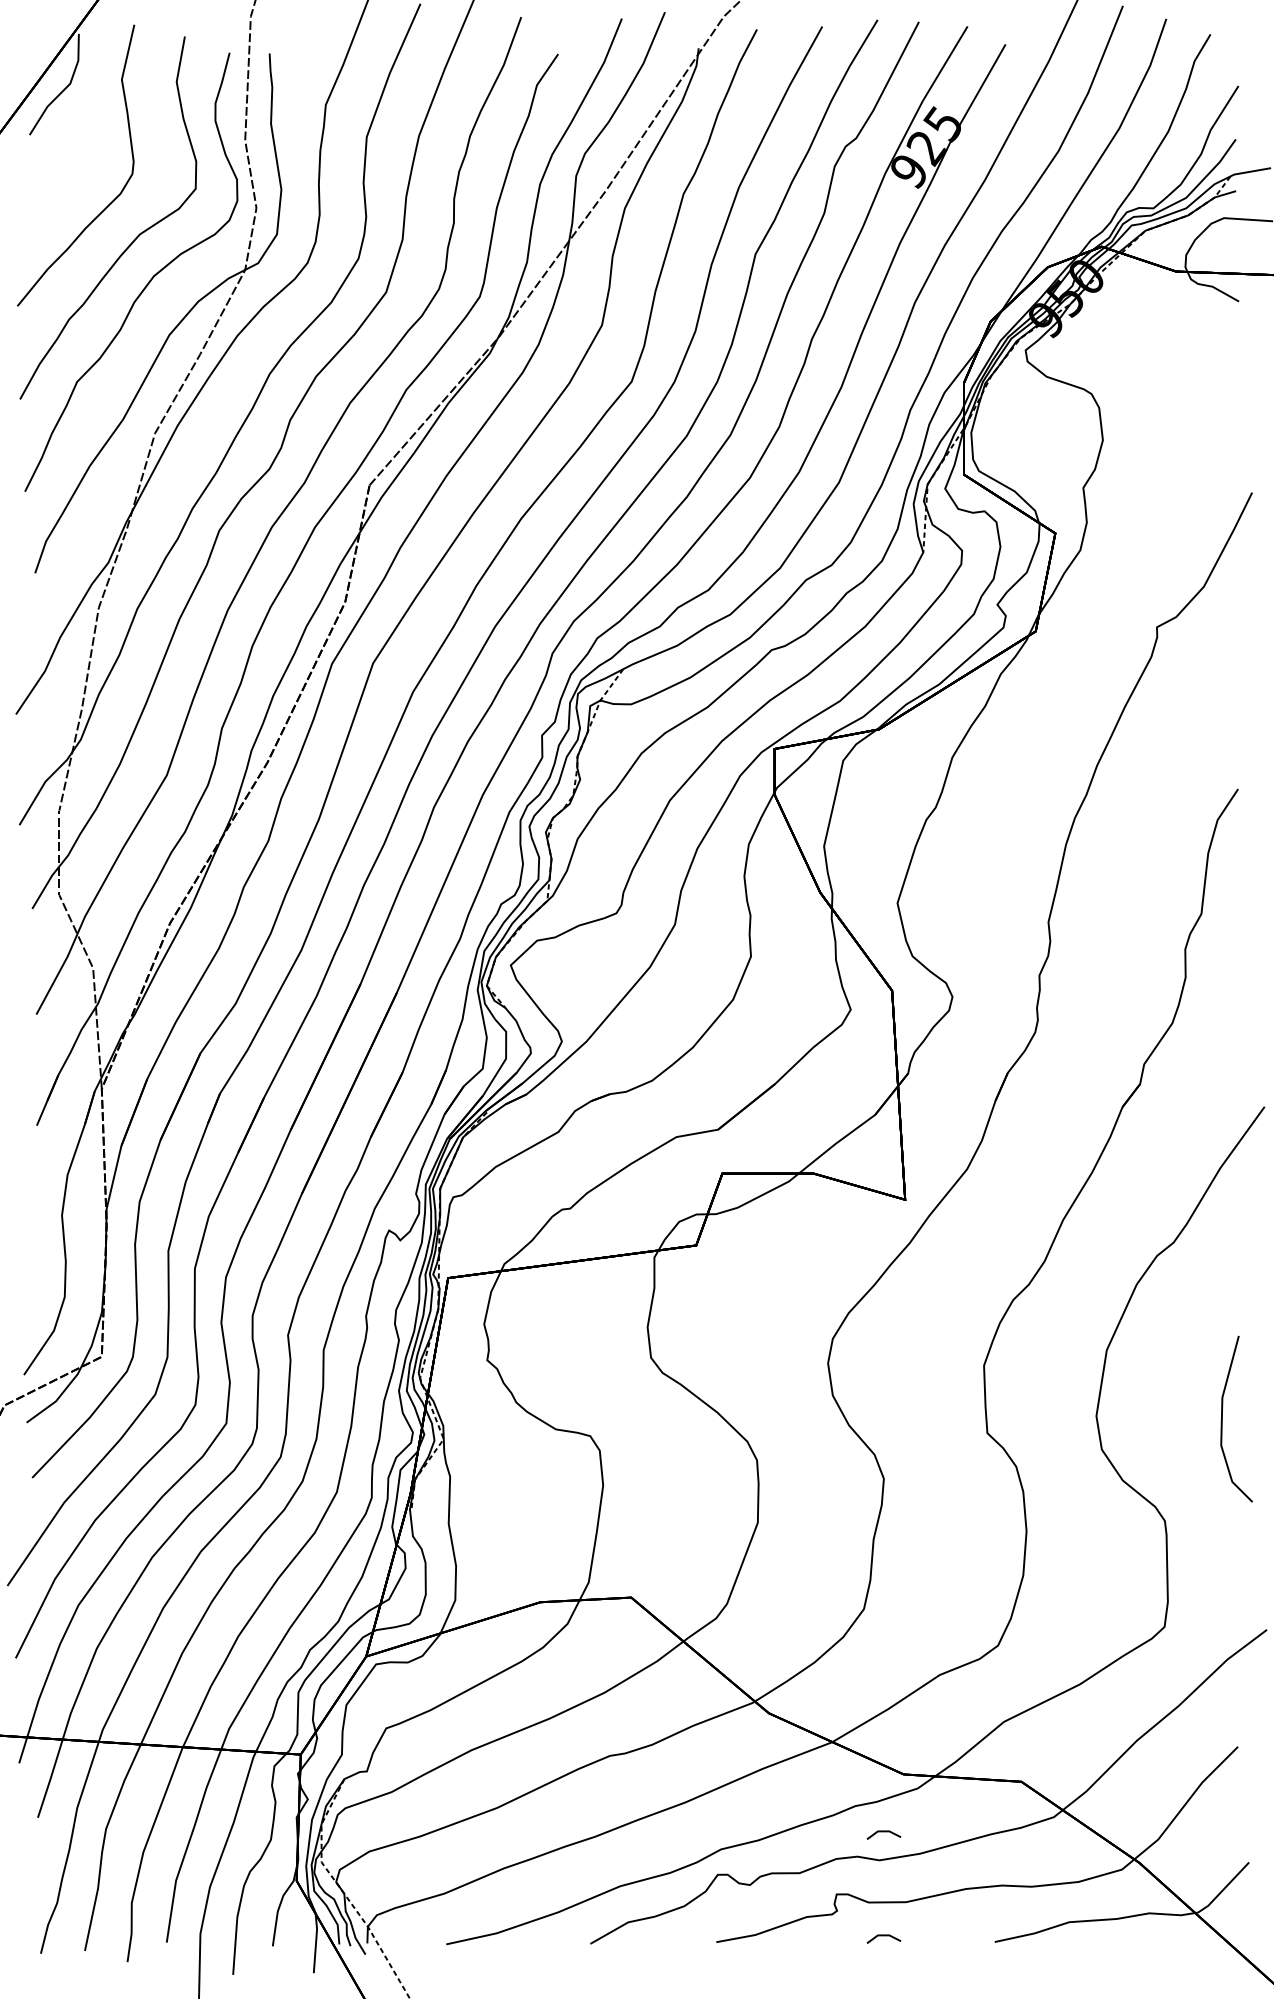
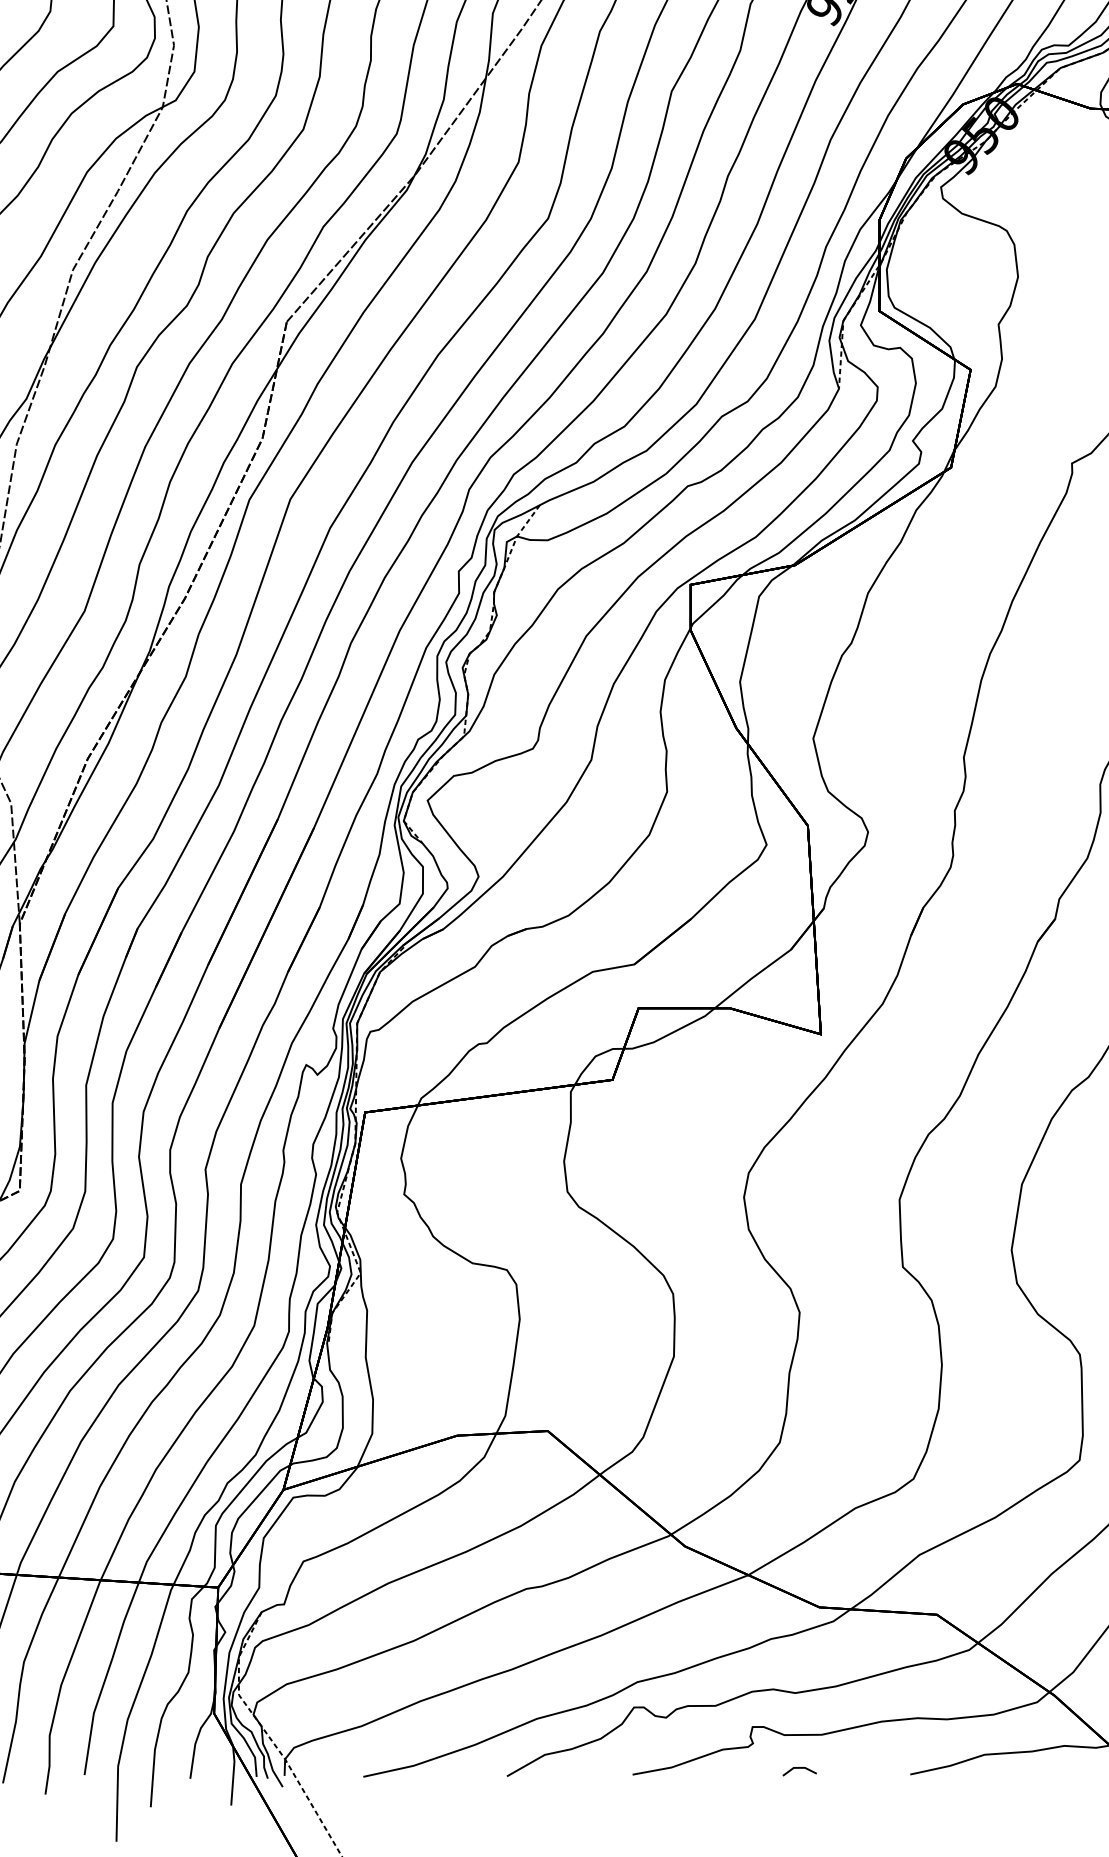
line: (883, 1832) -> (799, 1665), removed

